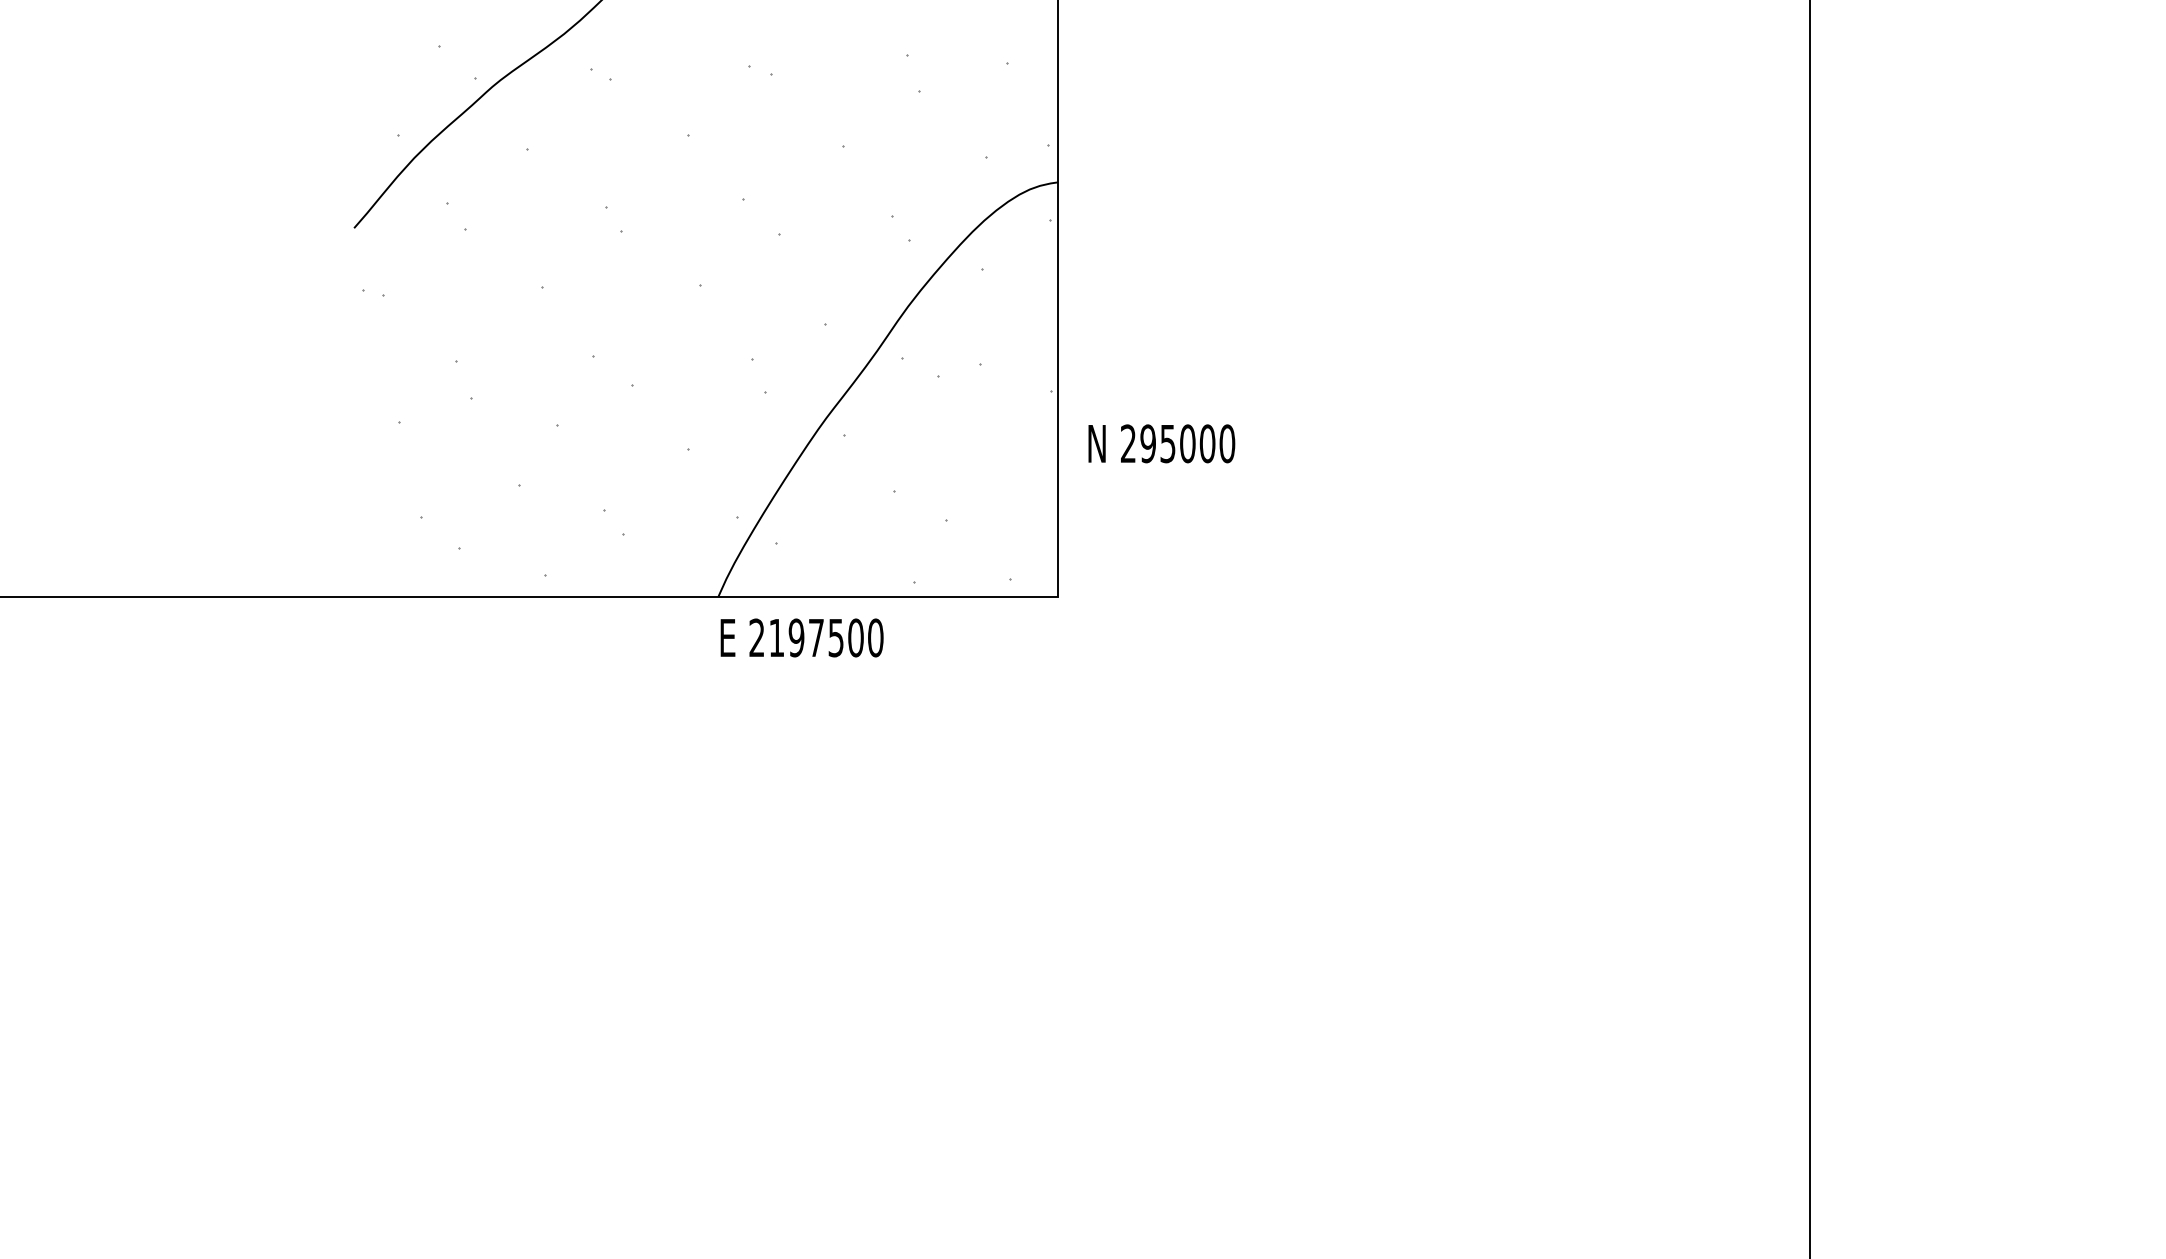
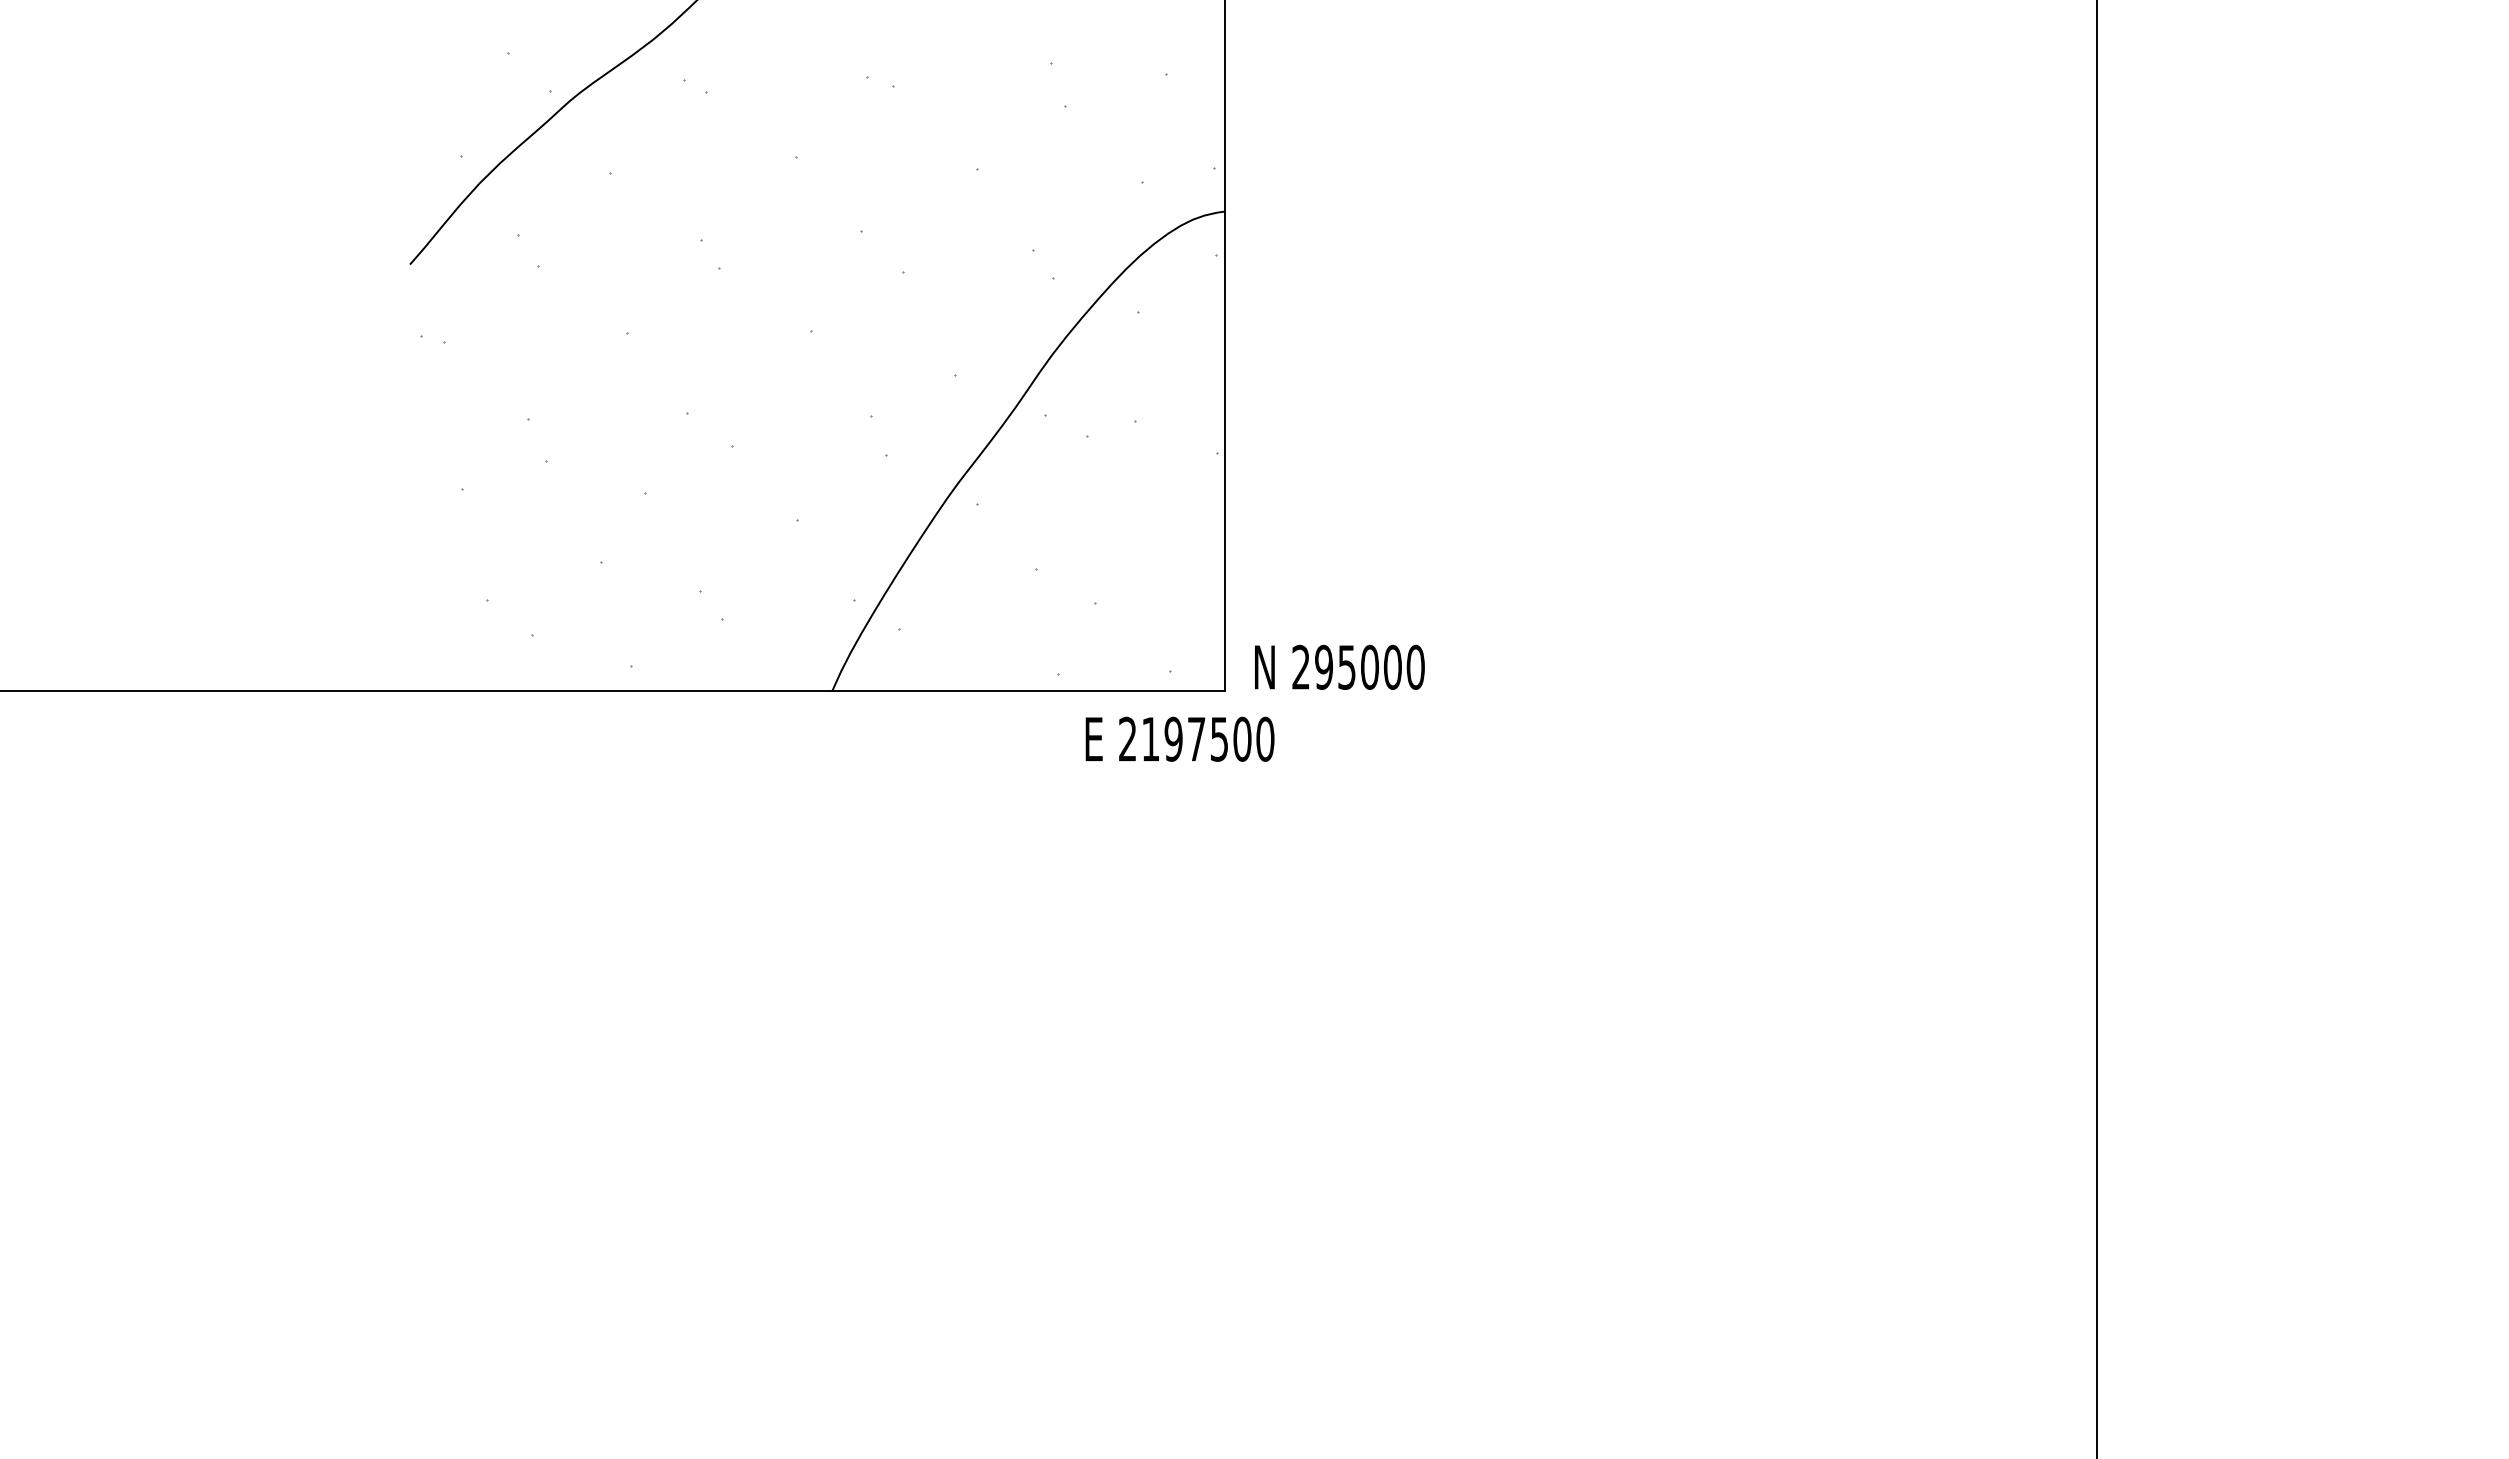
text: (1161, 443) -> (1339, 666), moved
text: (801, 637) -> (1179, 738), moved

